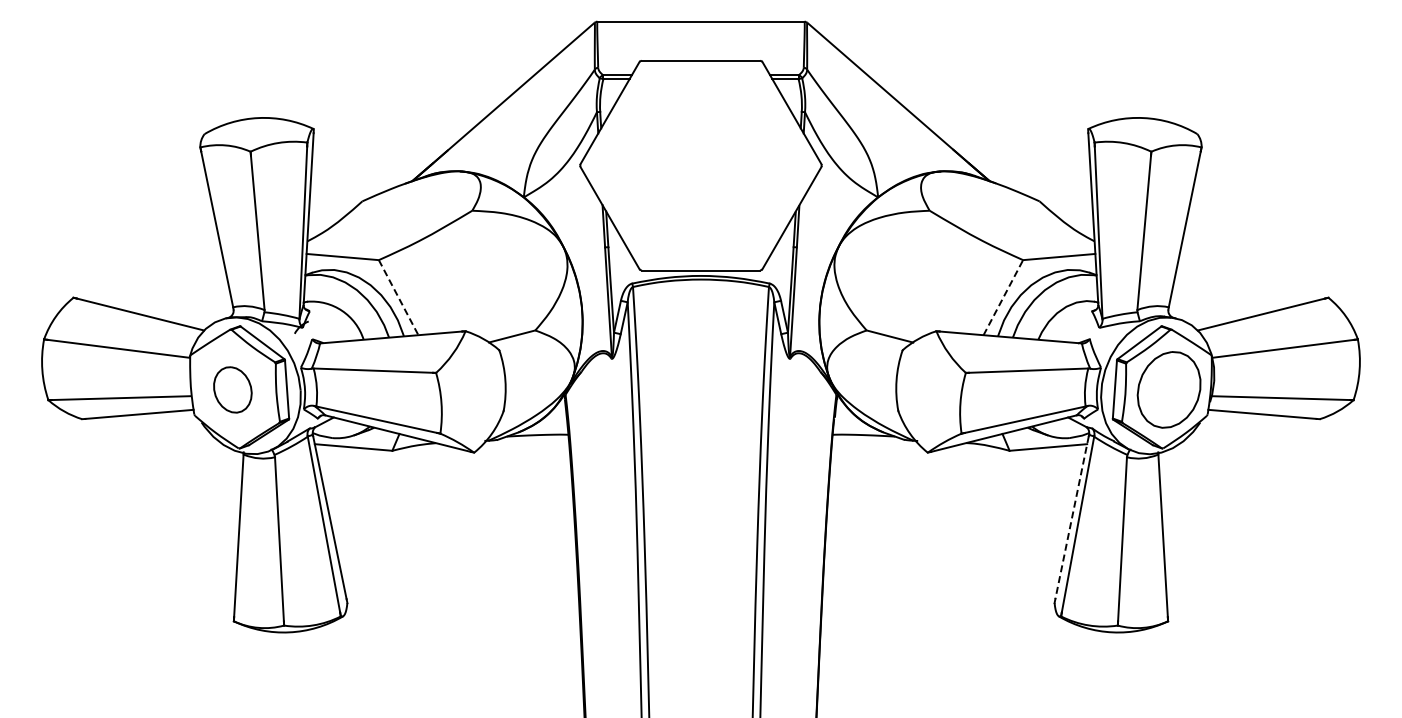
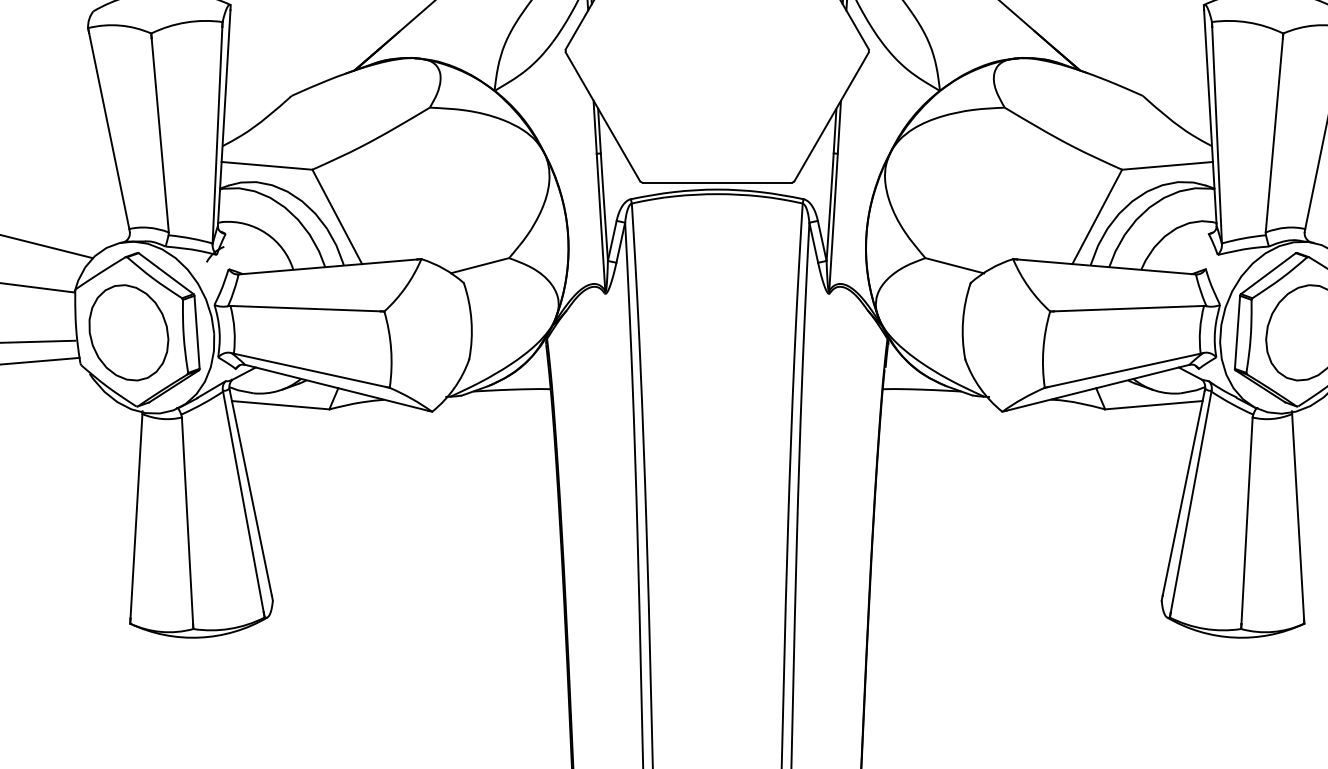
line: (1003, 297) -> (1097, 216), dashed -> solid
line: (398, 298) -> (337, 217), dashed -> solid
part: (232, 389) -> (128, 332), size x1.67
line: (1072, 518) -> (1184, 494), dashed -> solid

